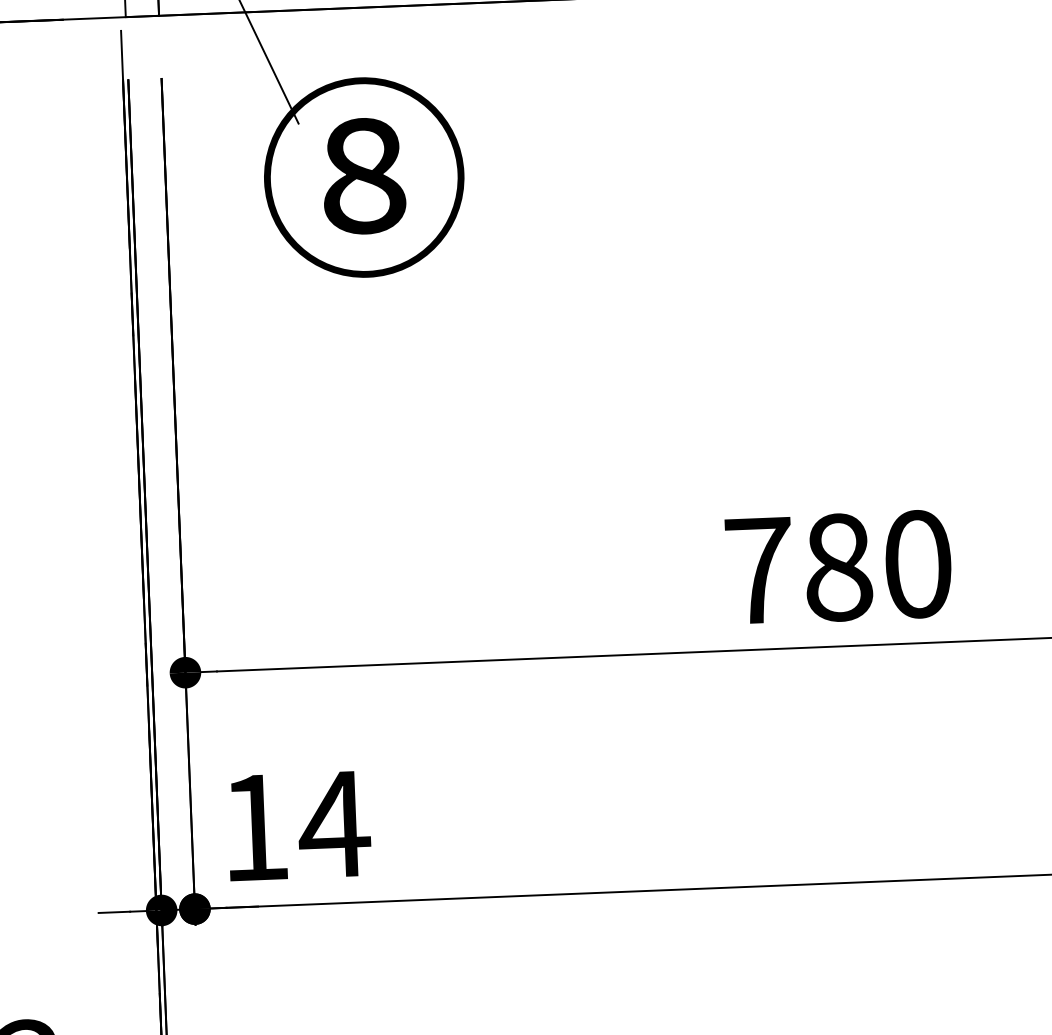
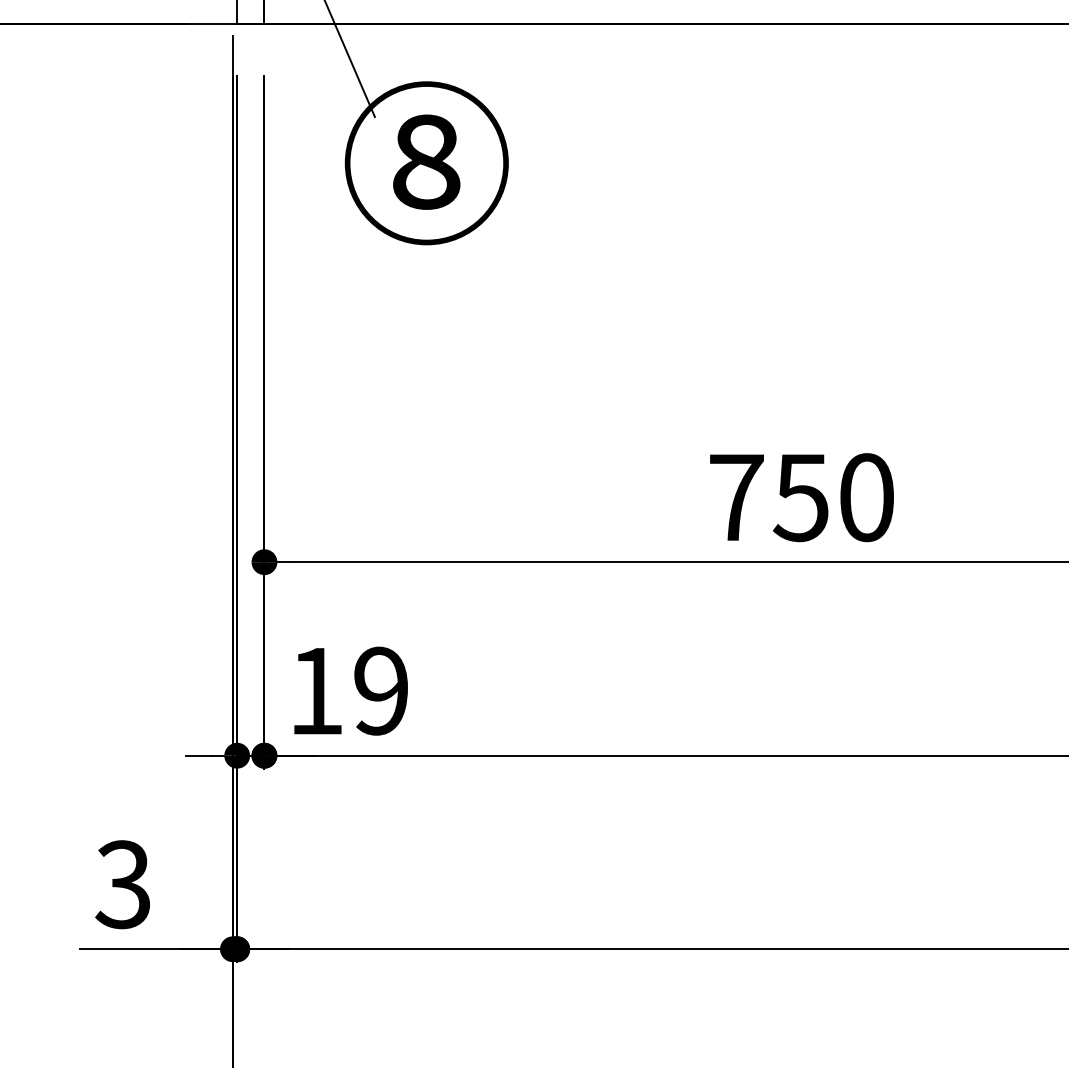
text: (837, 567) -> (800, 497), 780 -> 750
text: (333, 823) -> (380, 690), 14 -> 19

